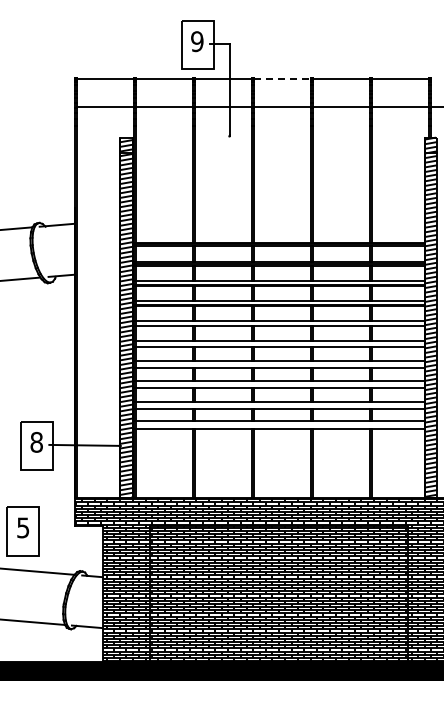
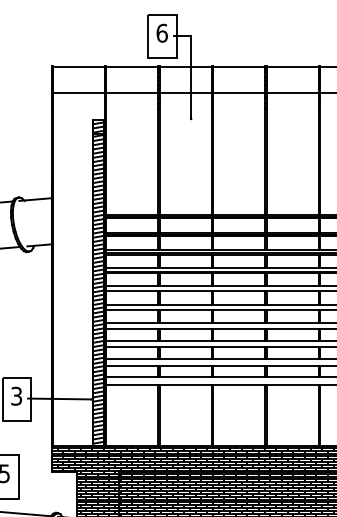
text: (197, 41) -> (162, 33), 9 -> 6
line: (282, 79) -> (239, 67), dashed -> solid
text: (36, 442) -> (16, 396), 8 -> 3

